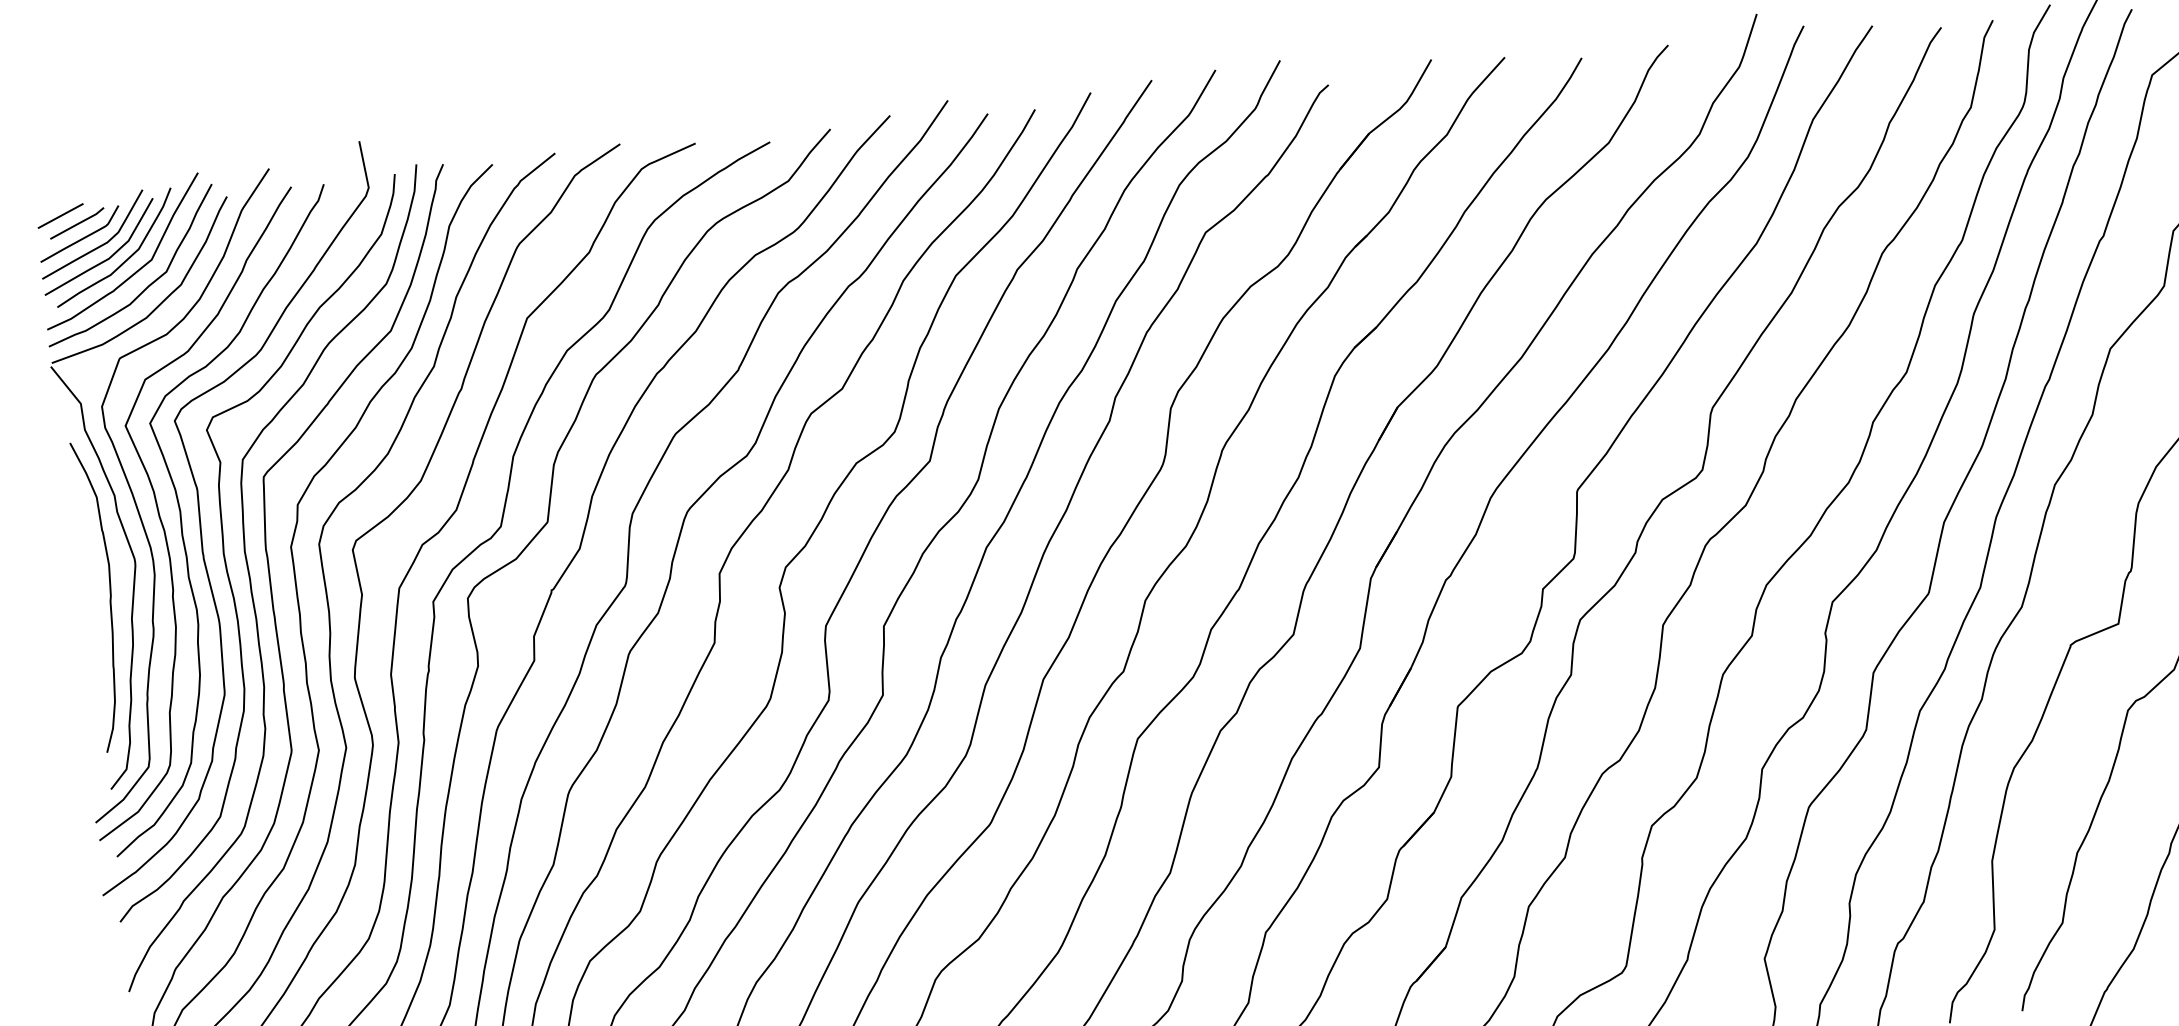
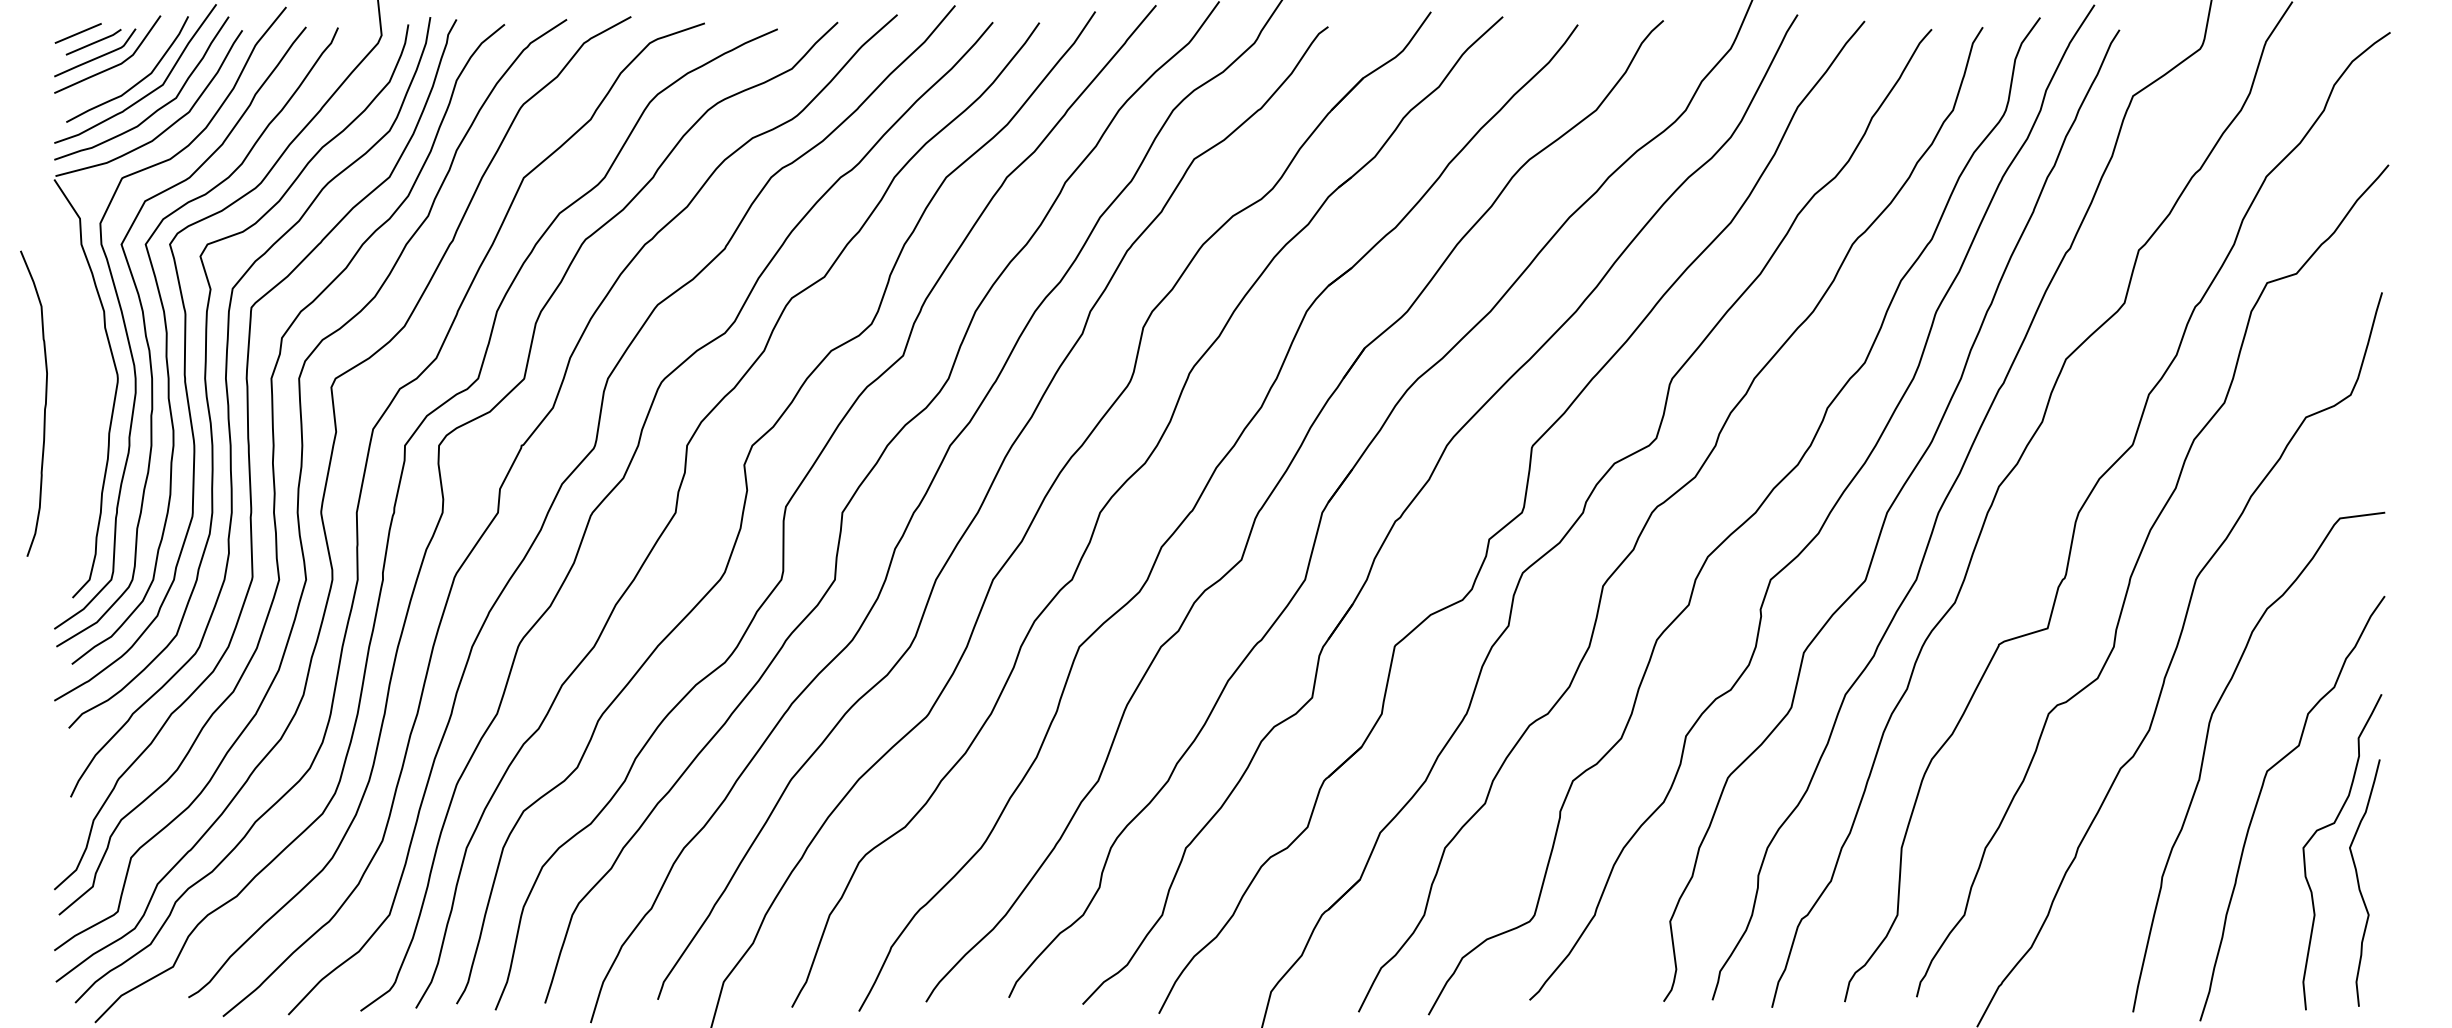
curve: (104, 259) -> (116, 80), removed
curve: (109, 596) -> (44, 404), moved

